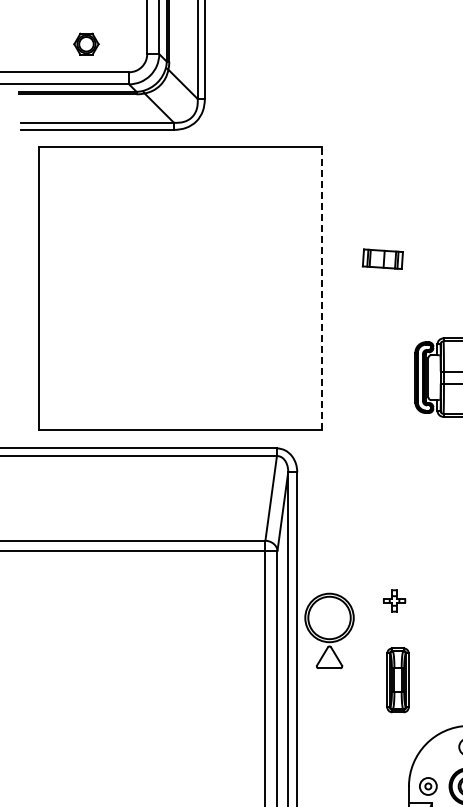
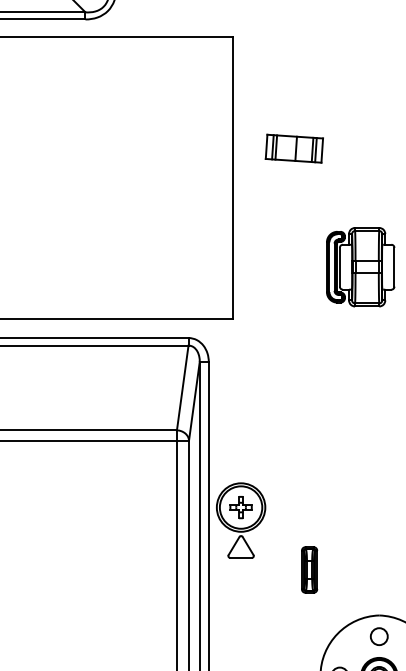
part: (382, 259) -> (294, 149), size x1.43
line: (321, 288) -> (233, 178), dashed -> solid
part: (394, 600) -> (241, 507), moved
part: (397, 680) -> (309, 570), size x0.71

